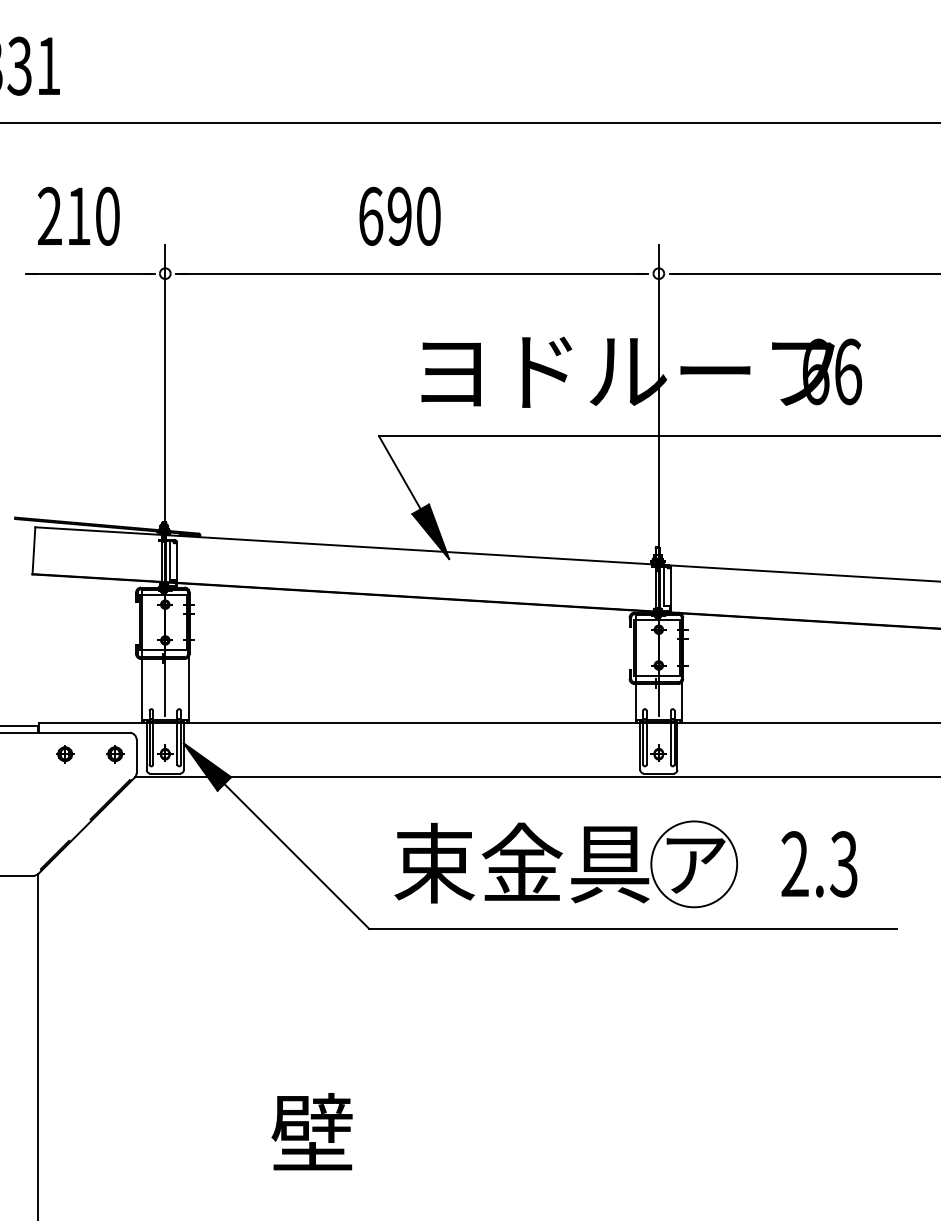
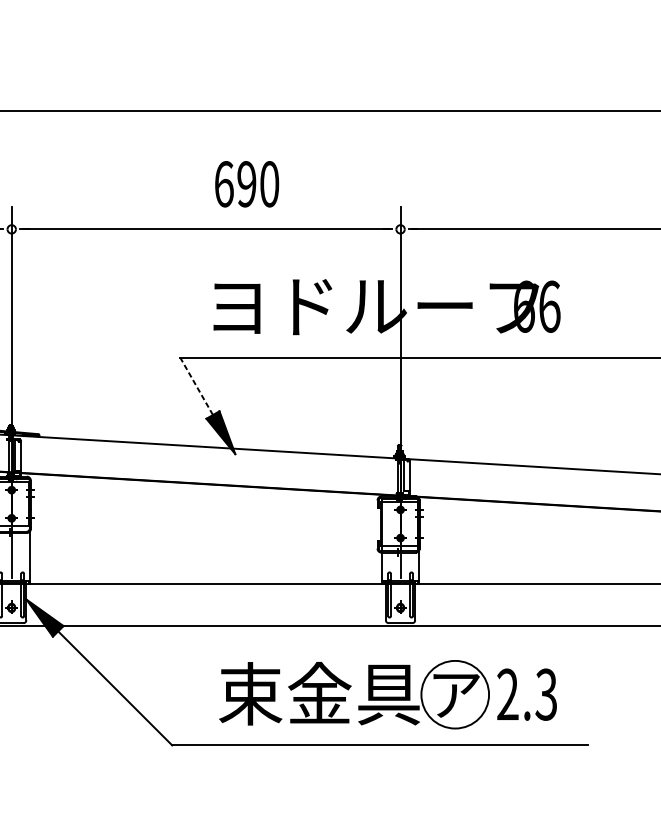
text: (399, 215) -> (246, 183), moved
line: (399, 472) -> (196, 386), solid -> dashed
part: (559, 858) -> (349, 690), moved

